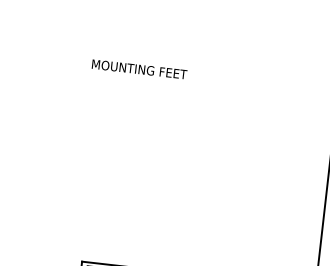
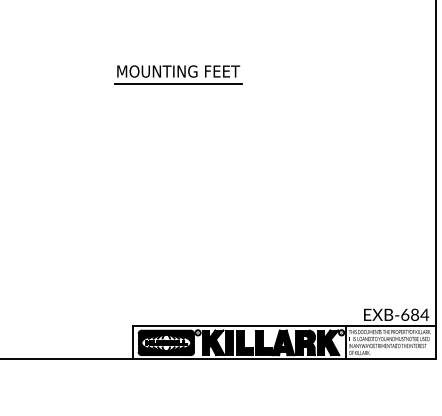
line: (137, 78) -> (177, 83), added

